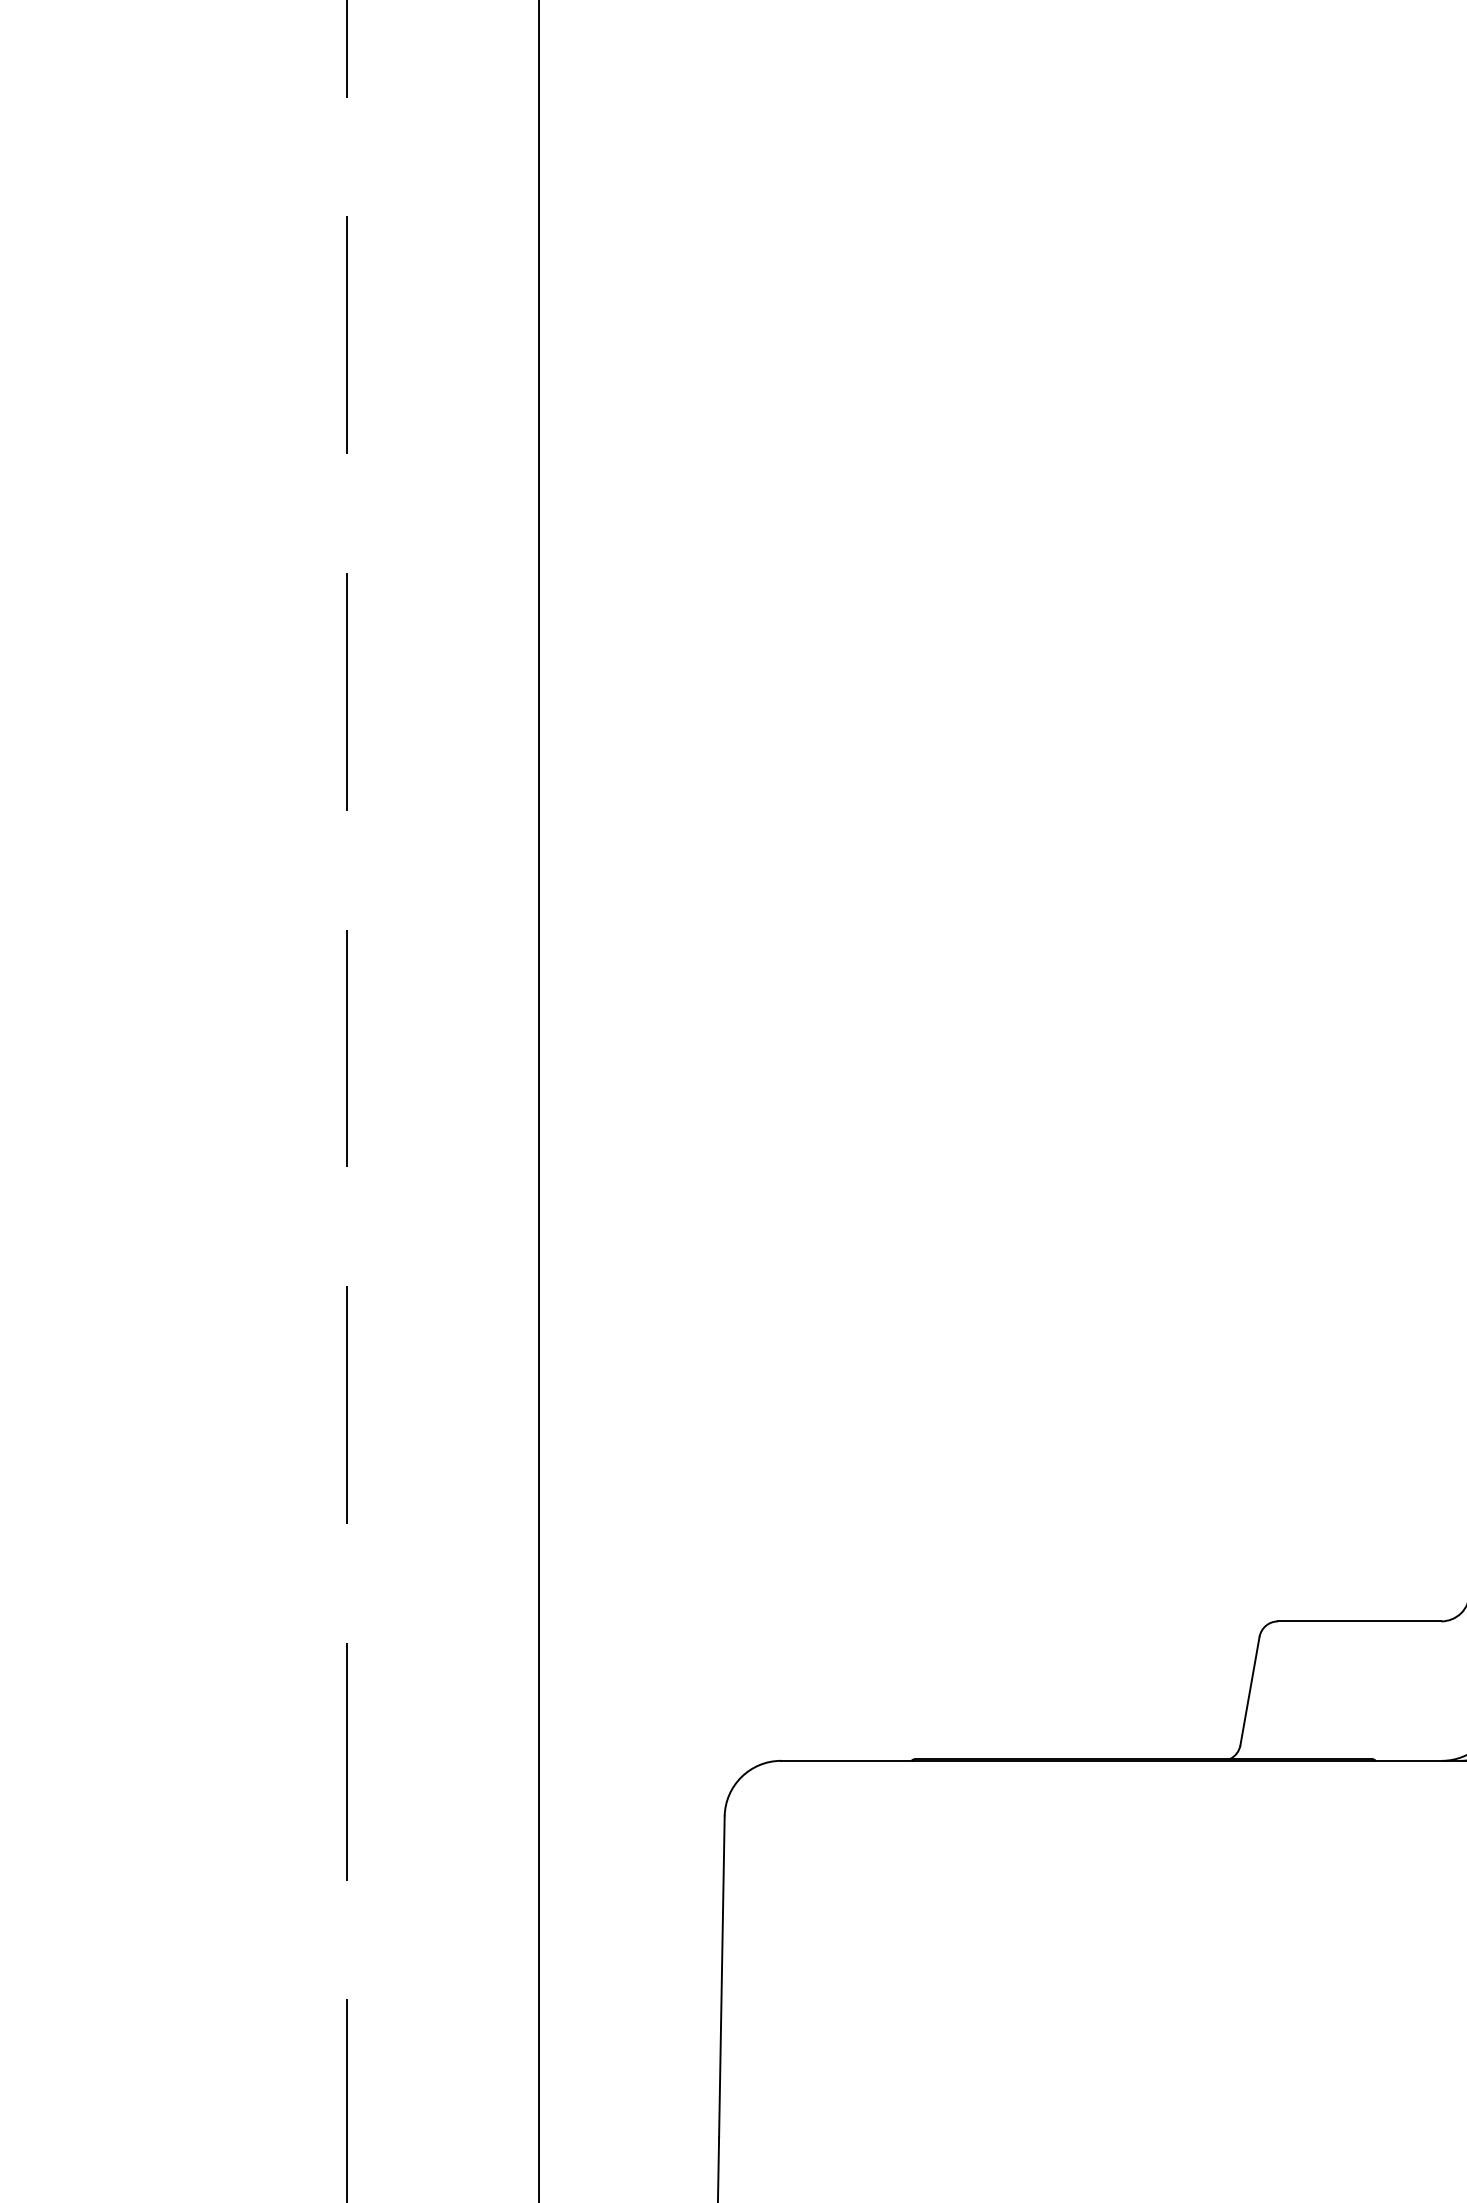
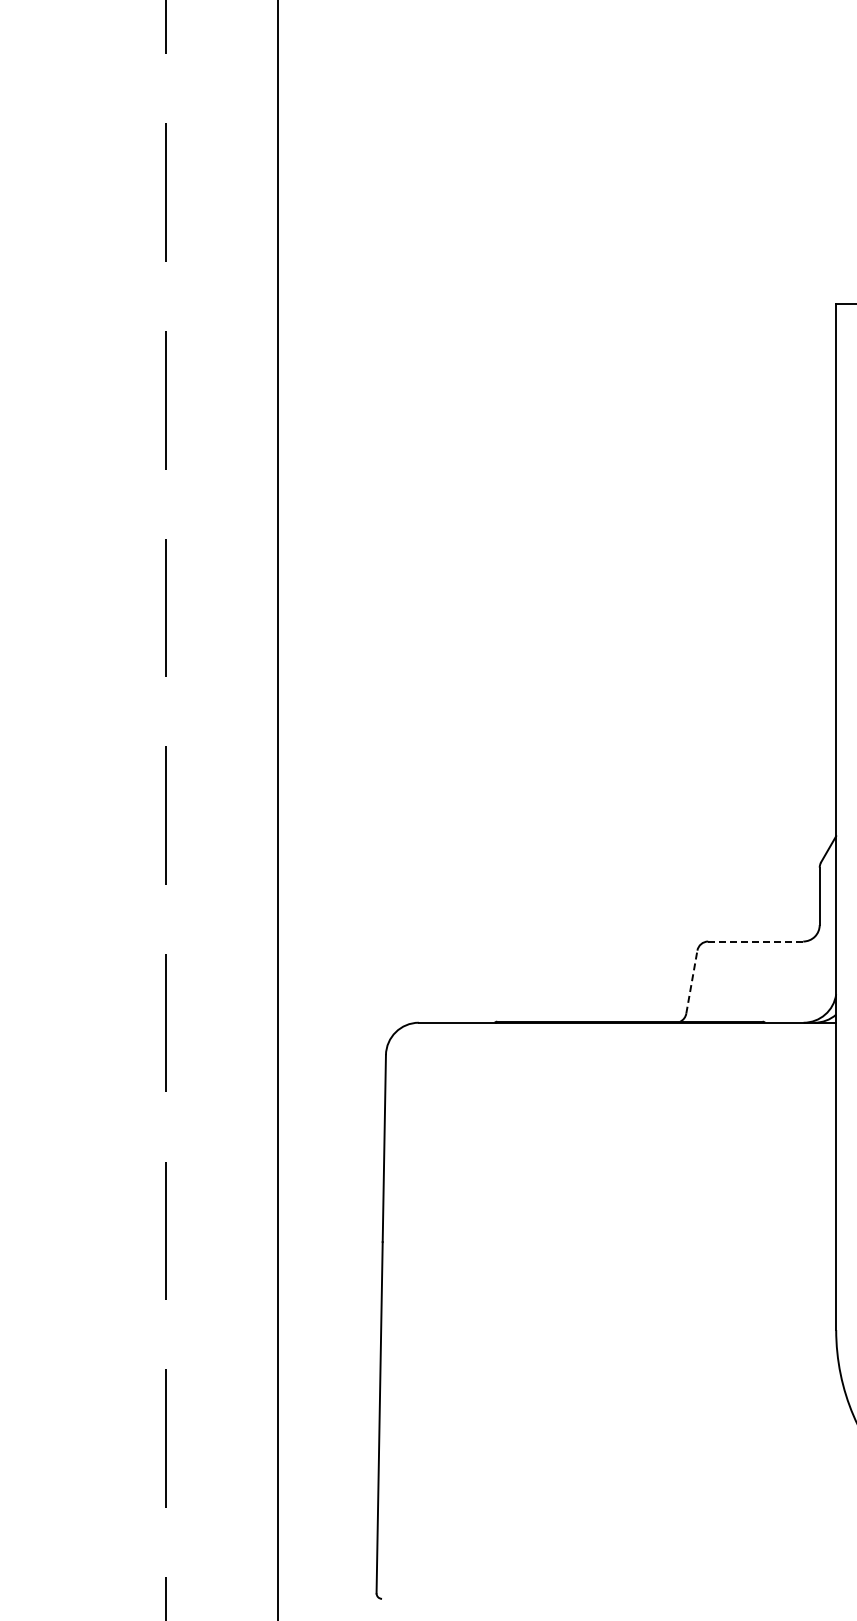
line: (1359, 1621) -> (755, 941), solid -> dashed
line: (1249, 1690) -> (691, 981), solid -> dashed

